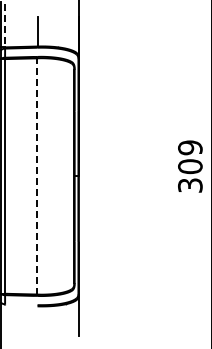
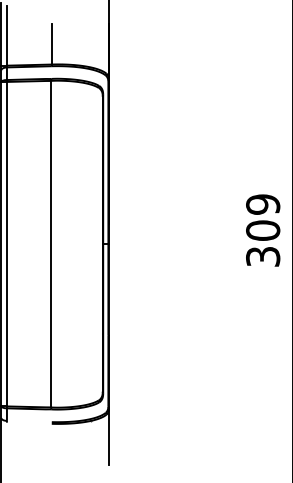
line: (5, 25) -> (7, 35), dashed -> solid
line: (37, 175) -> (51, 242), dashed -> solid

